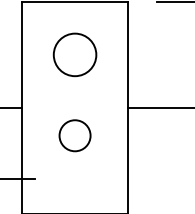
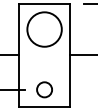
circle: (74, 54) -> (44, 29), size x1.67
circle: (74, 135) -> (44, 89), moved

